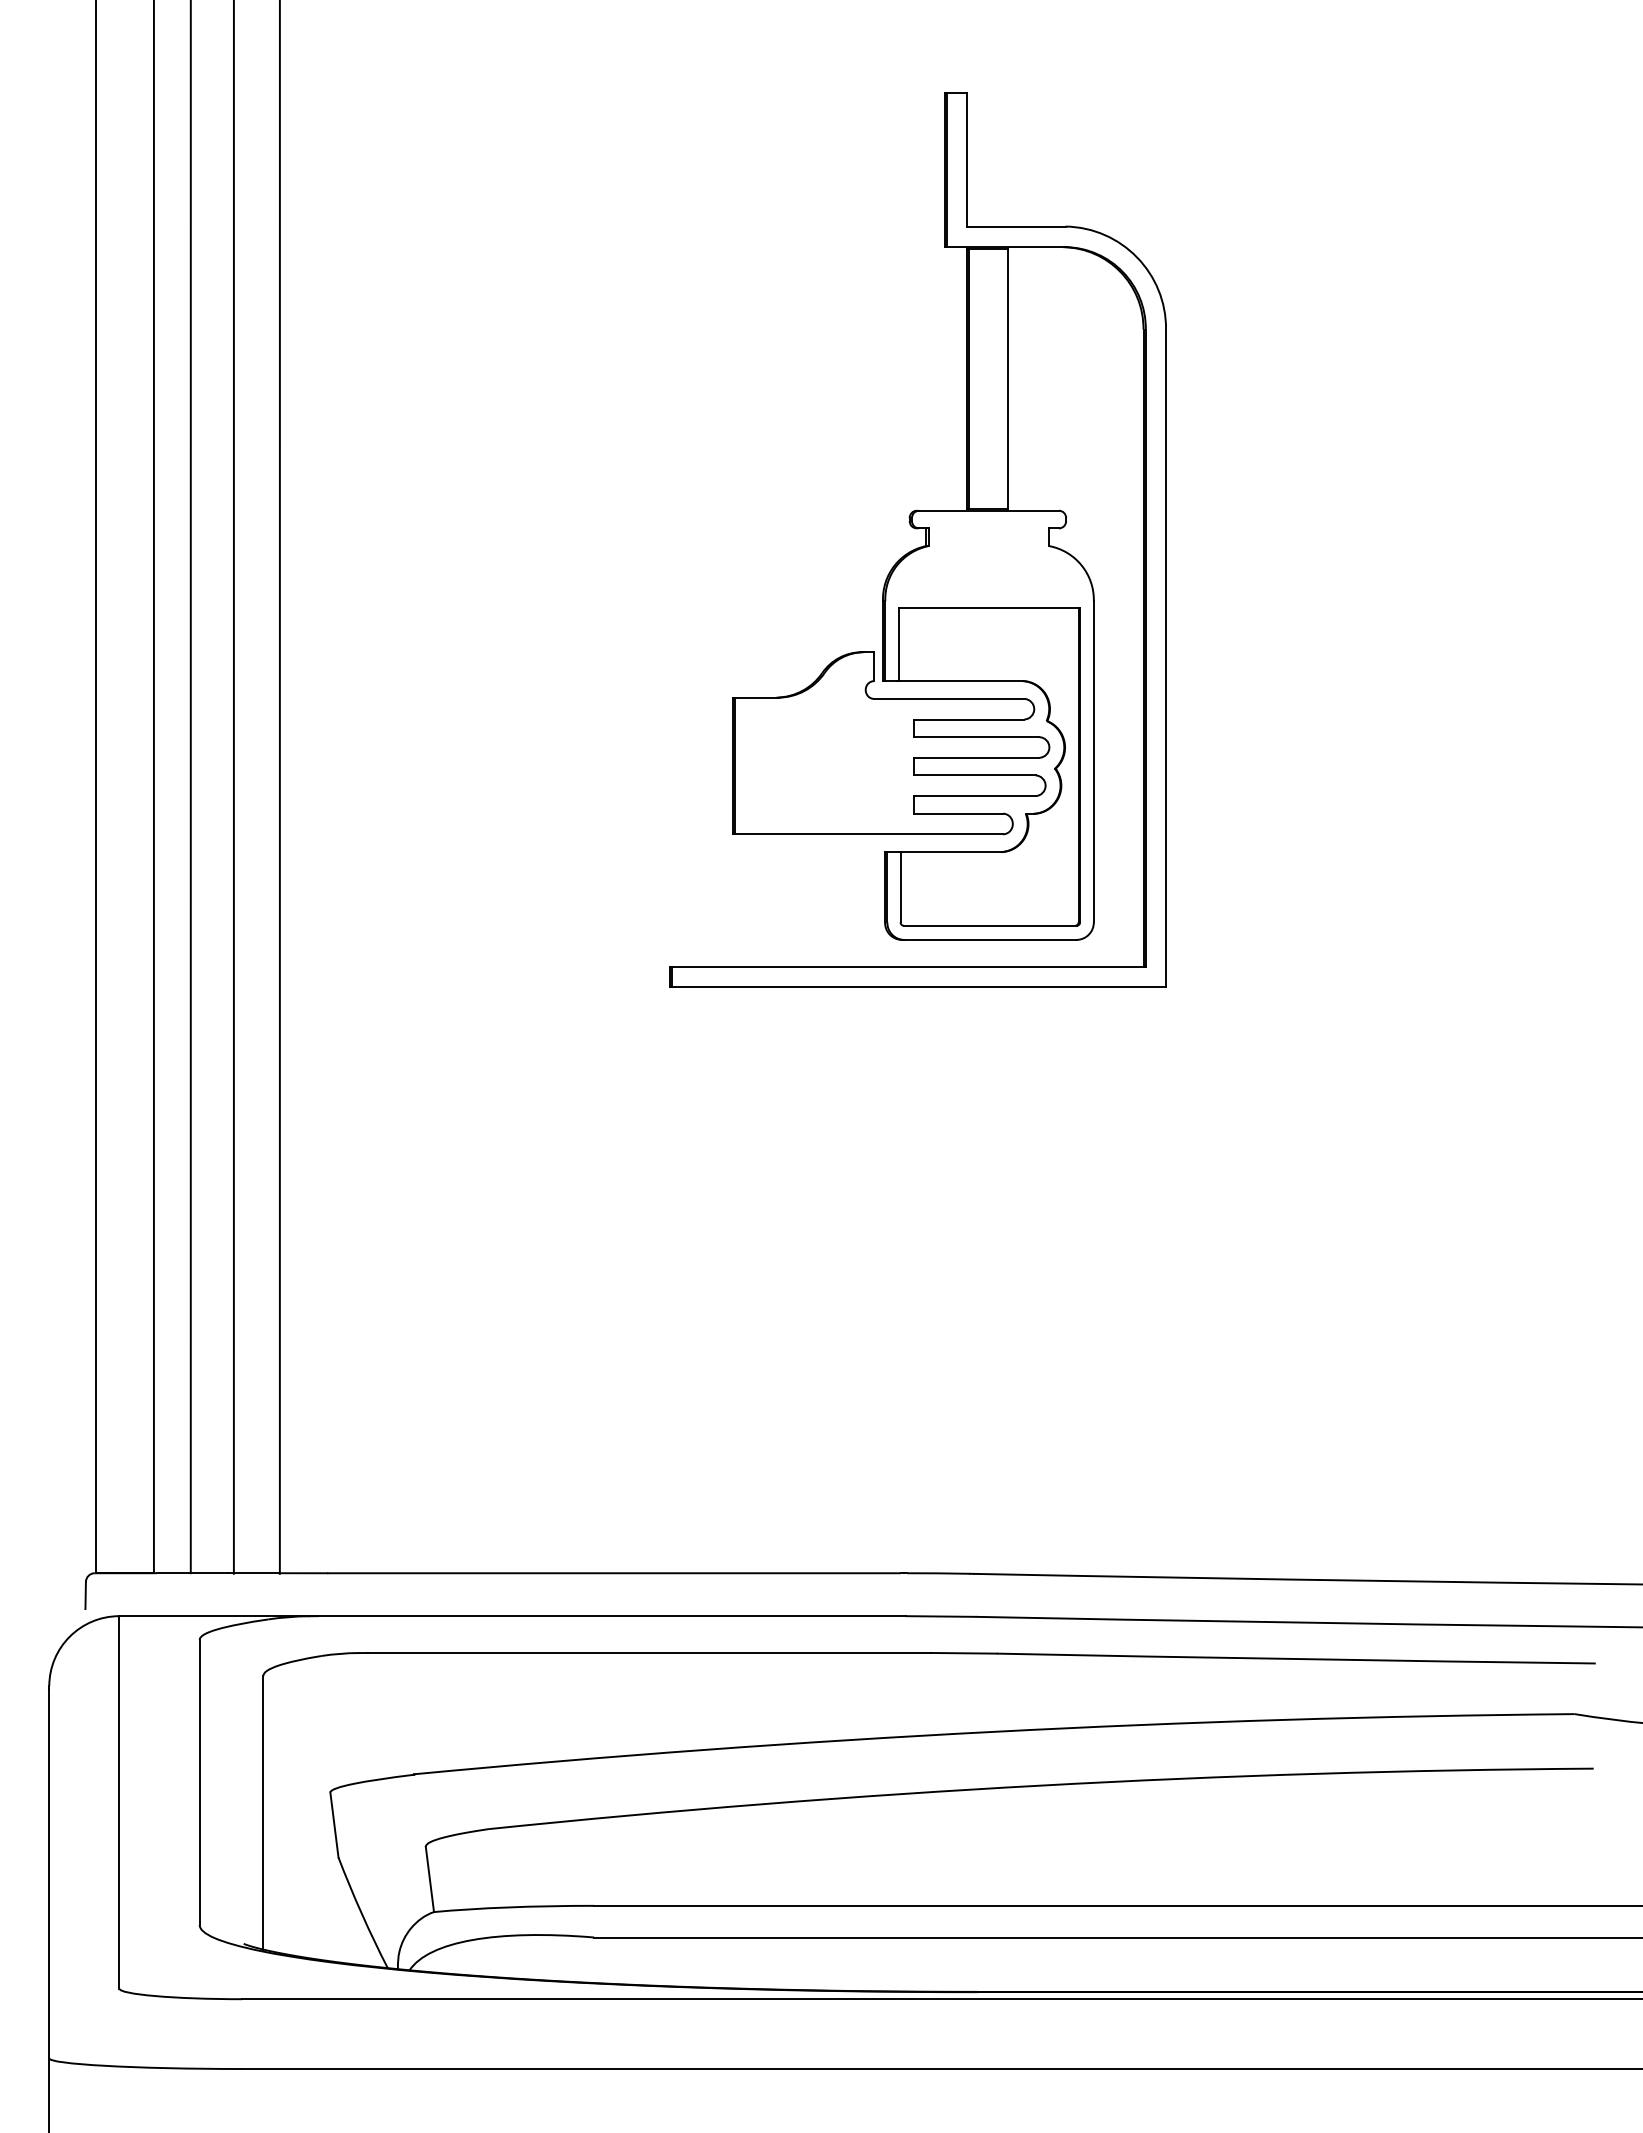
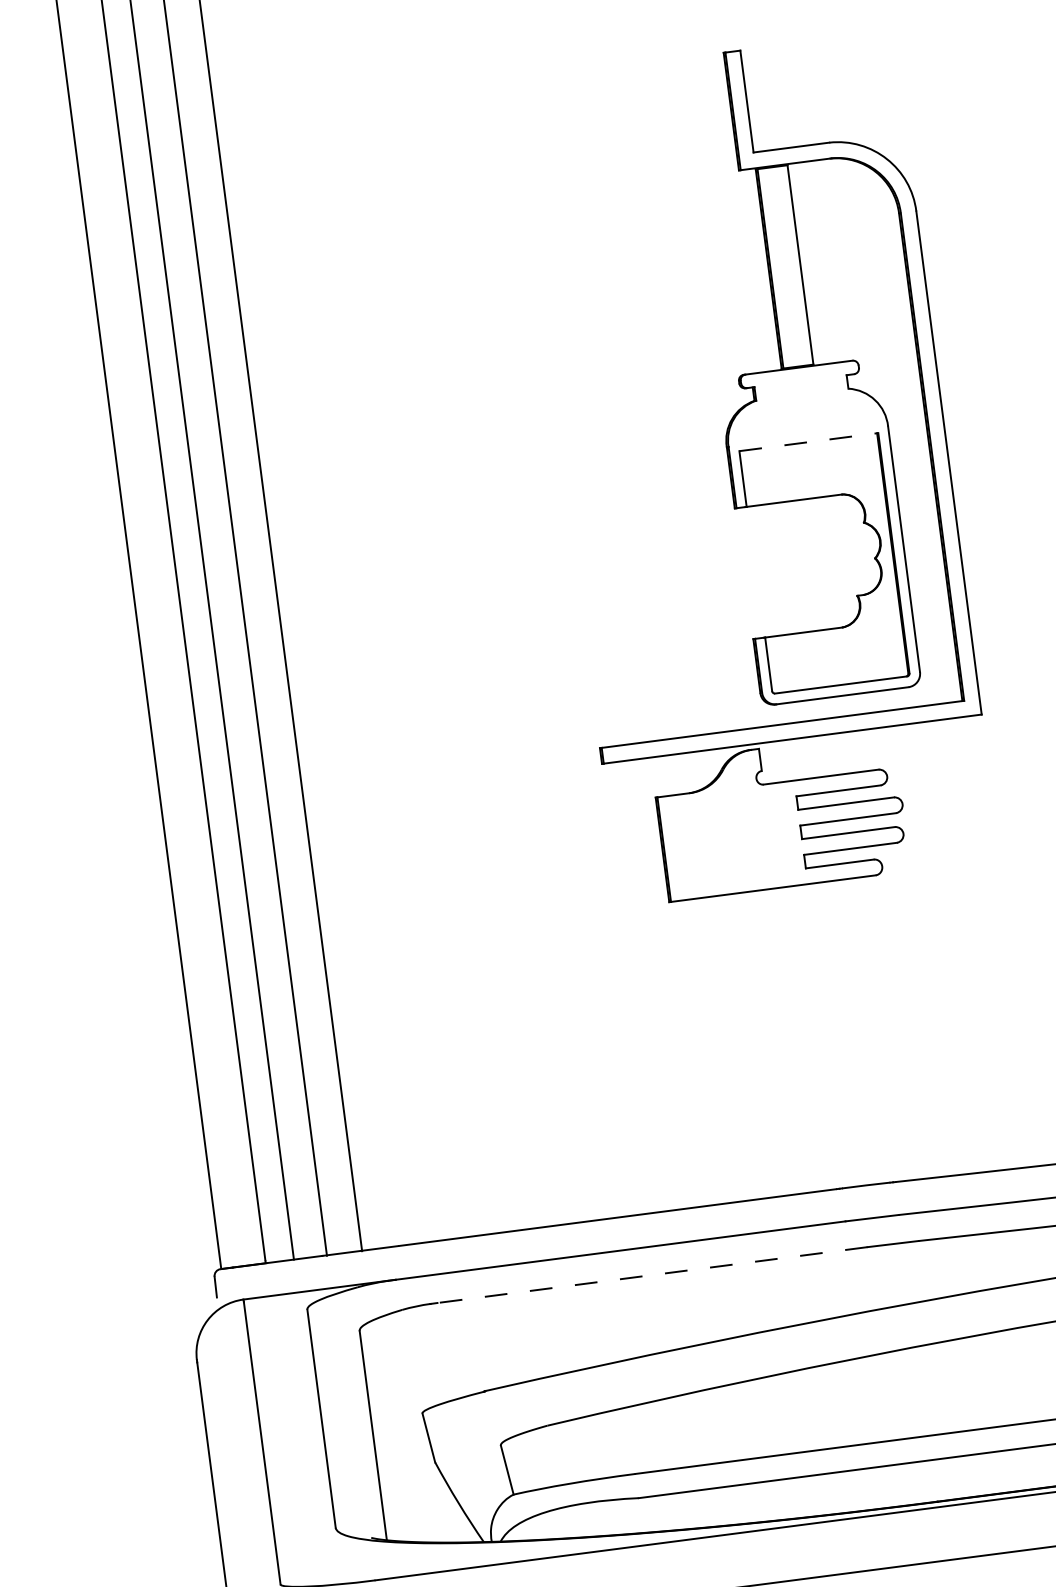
line: (989, 608) -> (809, 442), solid -> dashed
part: (891, 743) -> (781, 816), moved
line: (648, 1652) -> (651, 1274), solid -> dashed

